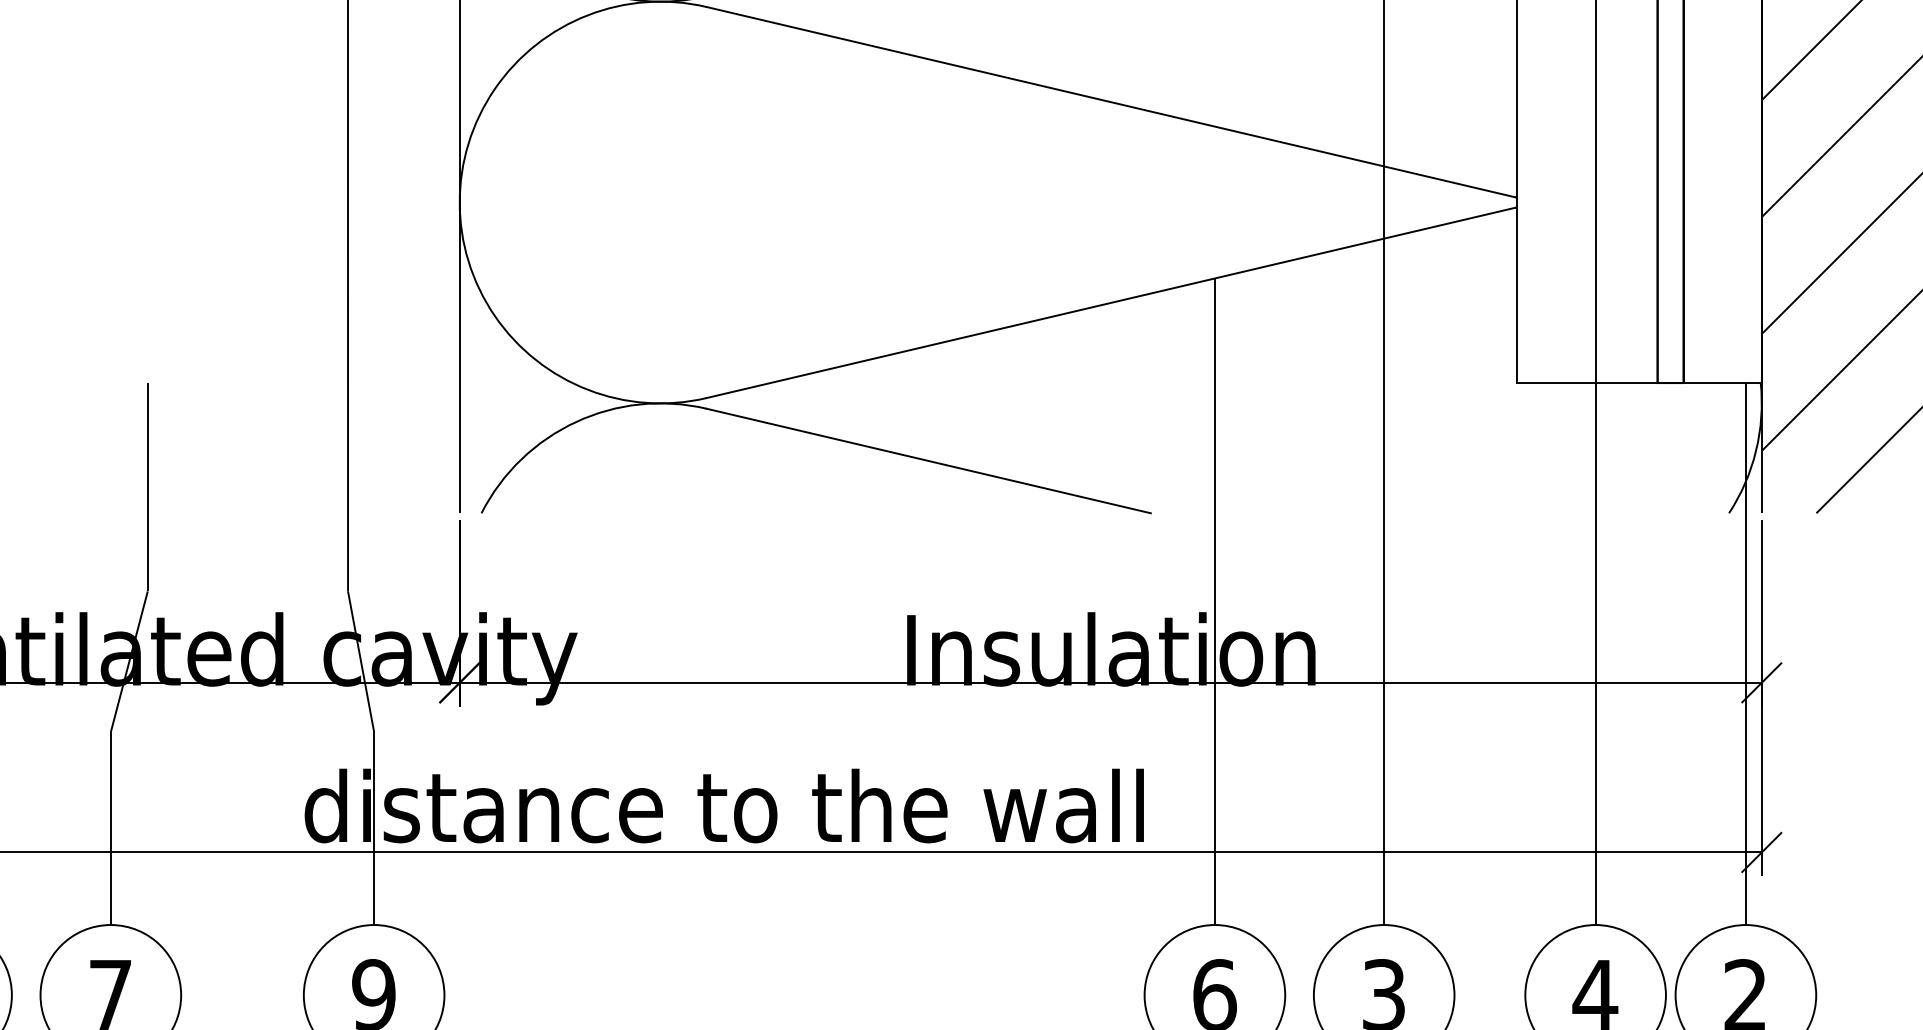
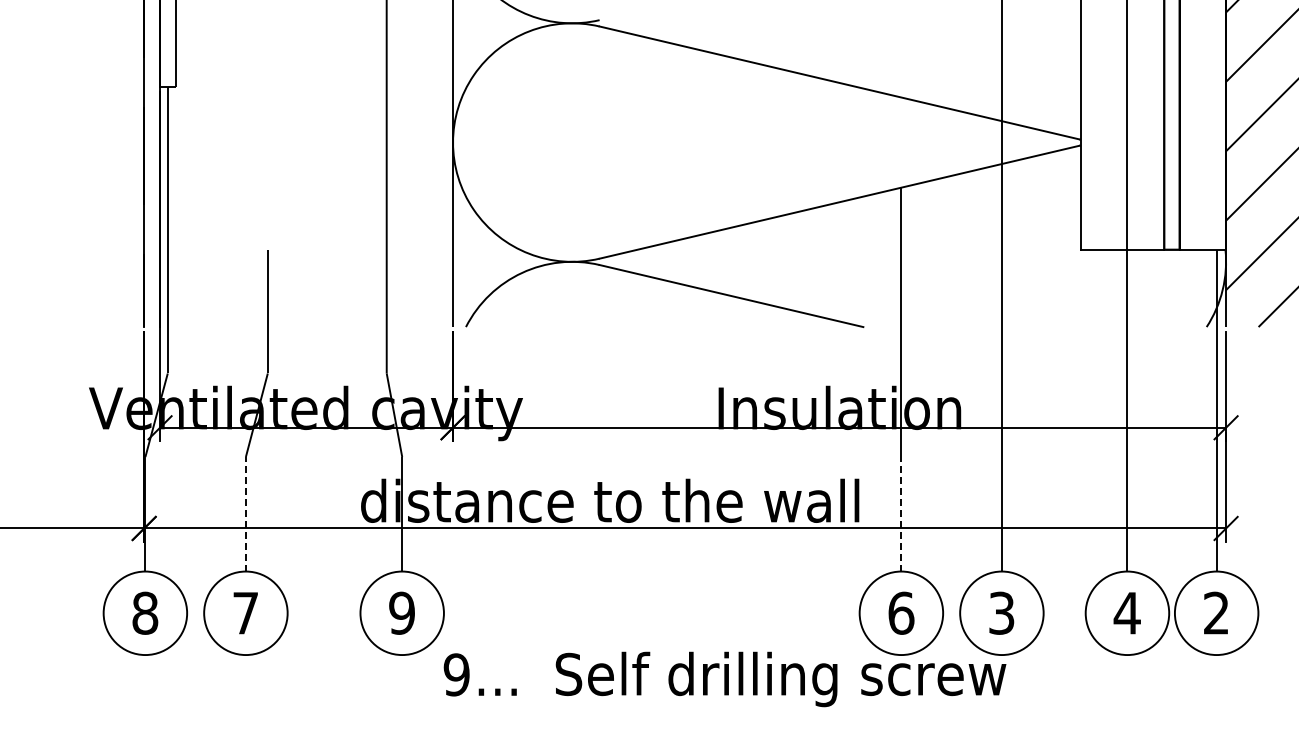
line: (110, 827) -> (245, 513), solid -> dashed
line: (1215, 827) -> (901, 513), solid -> dashed

